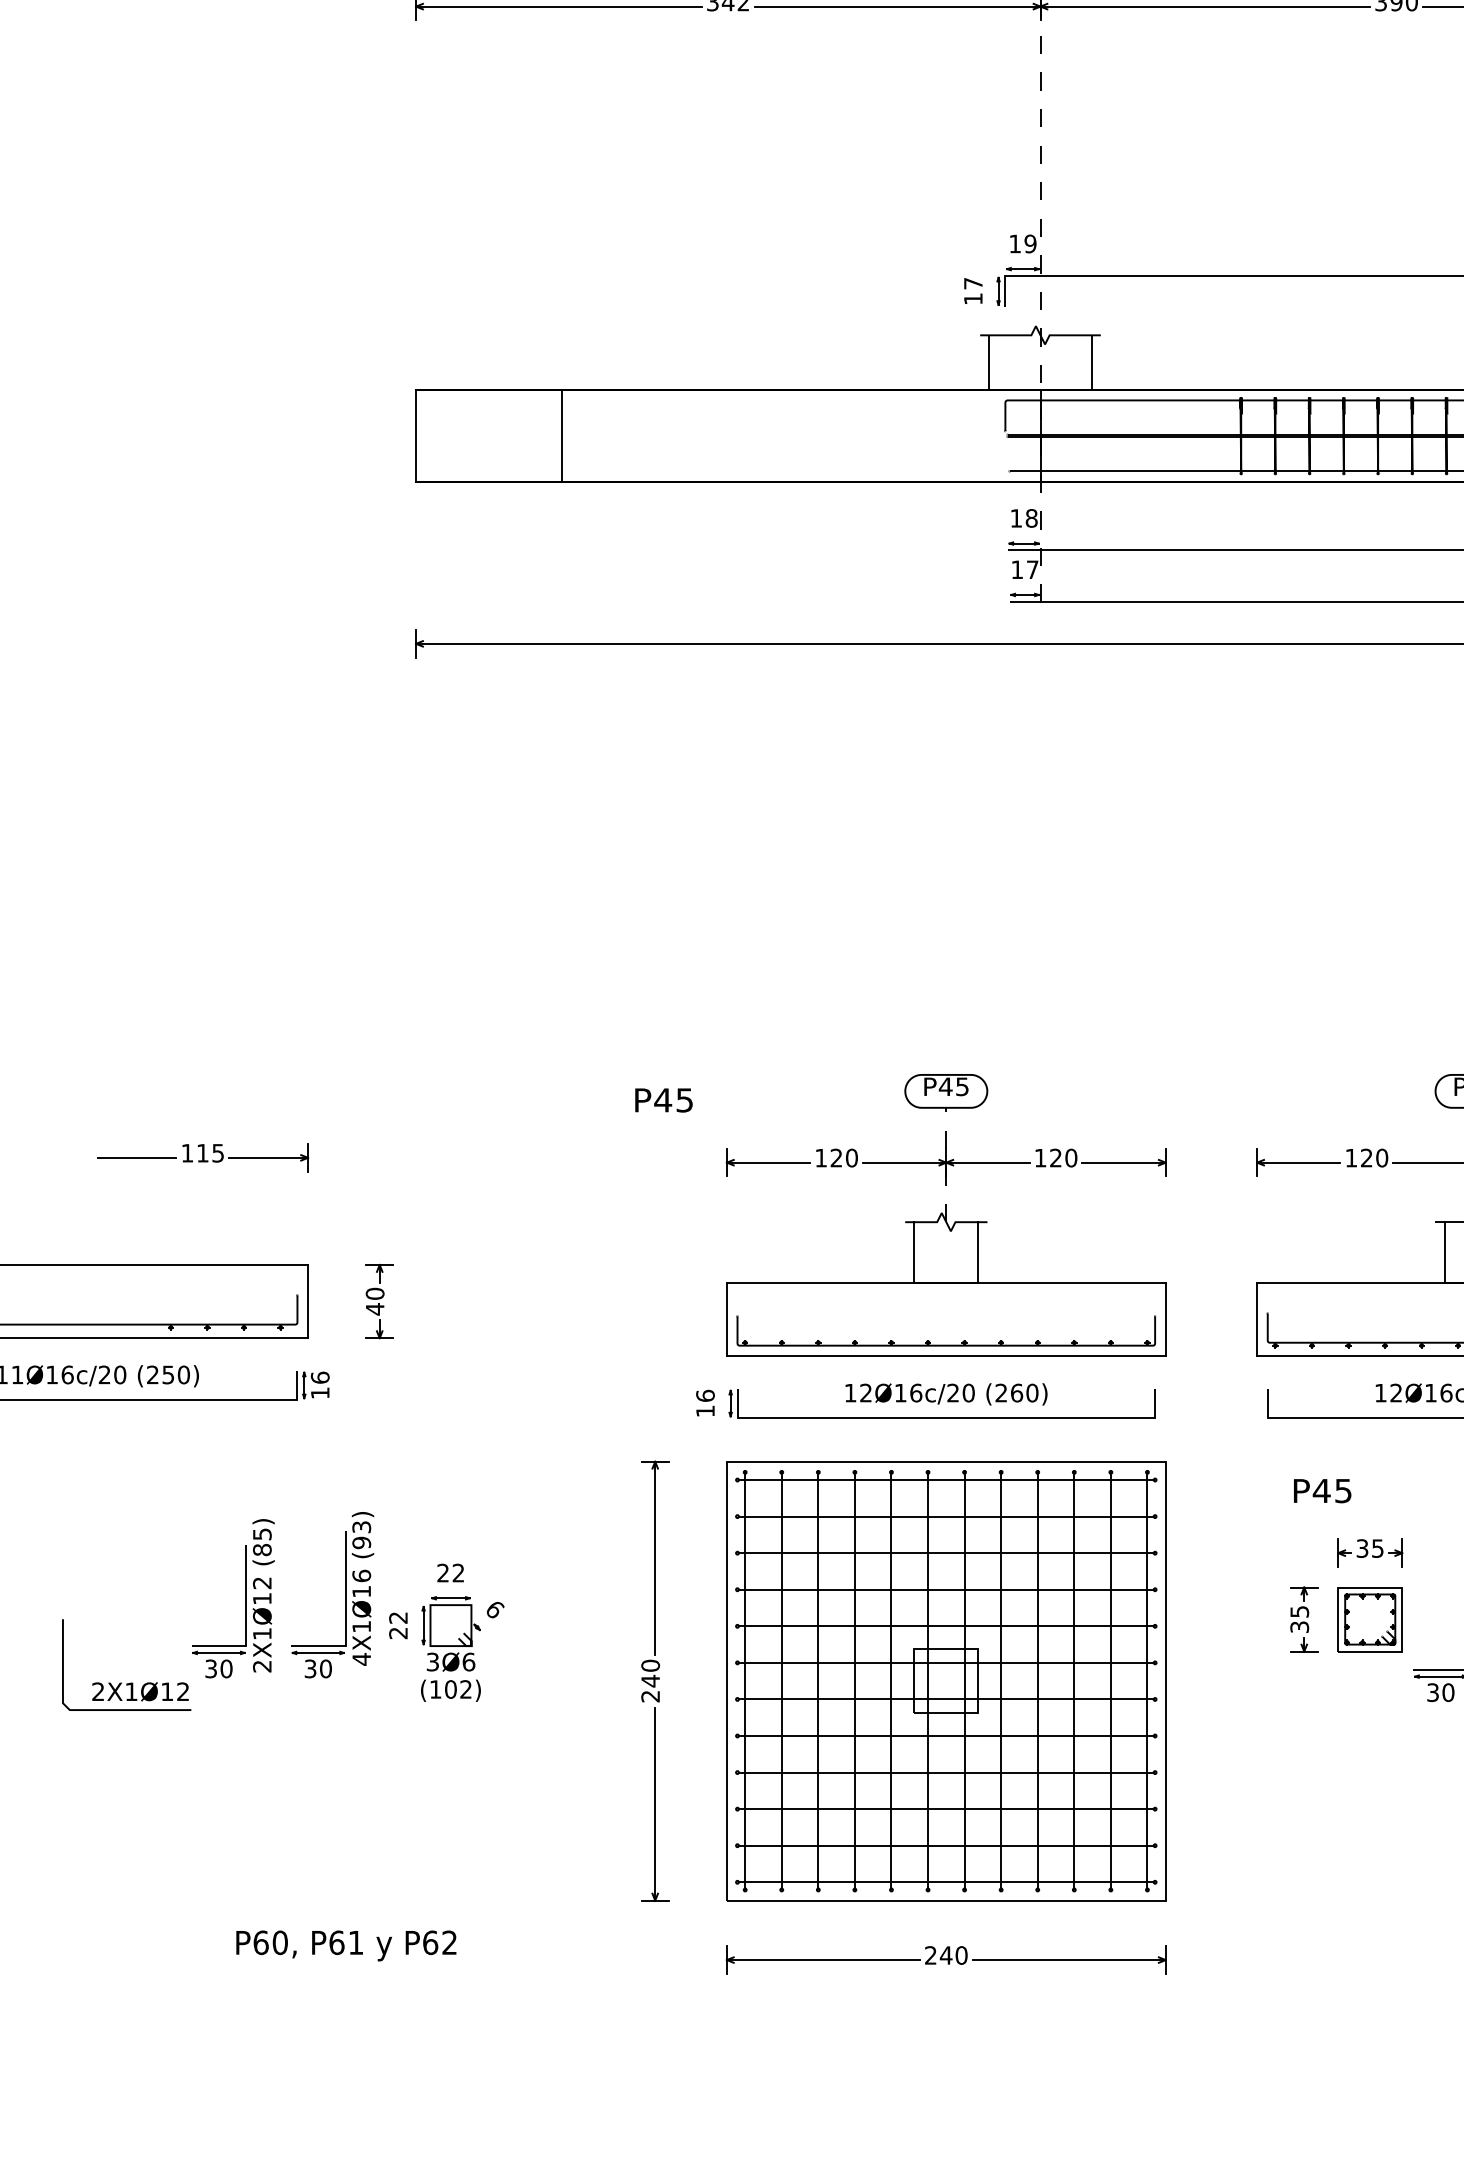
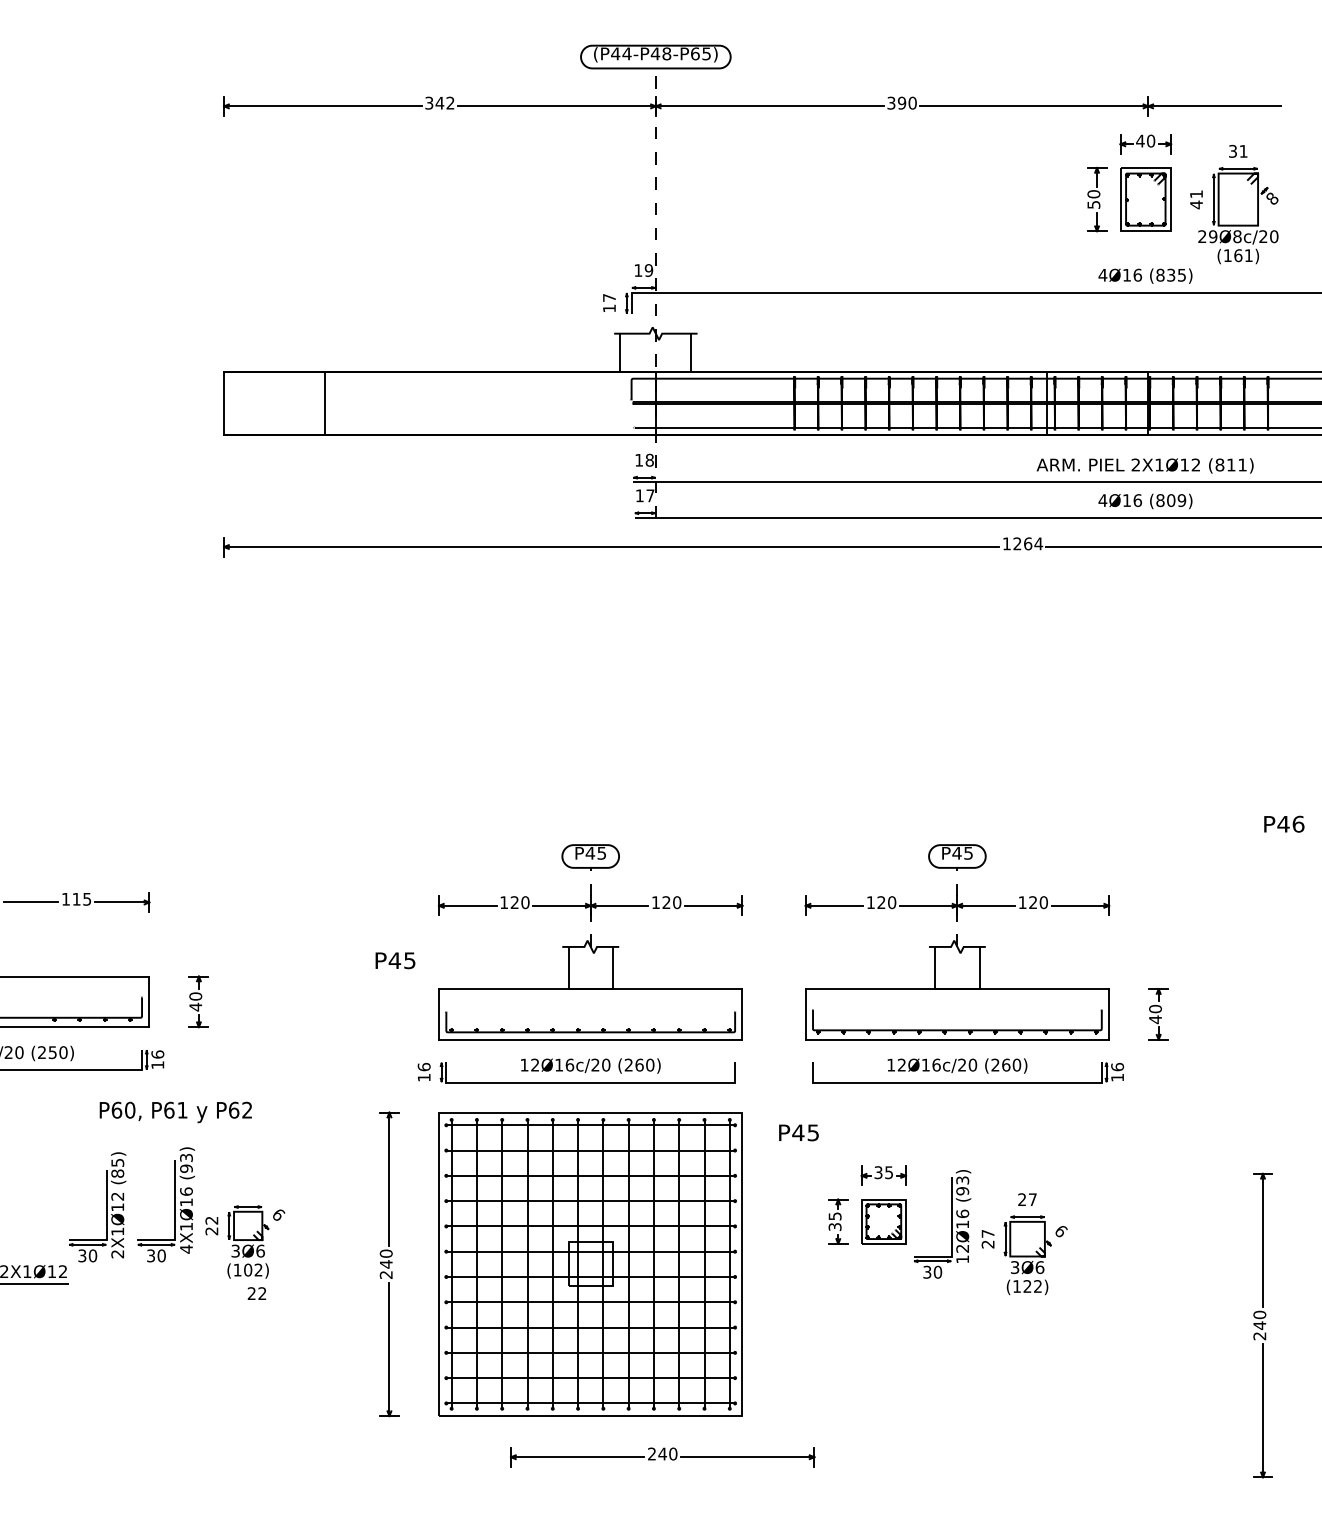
text: (663, 1100) -> (395, 960), moved
text: (1321, 1490) -> (798, 1132), moved
text: (449, 1572) -> (256, 1293), moved
text: (345, 1946) -> (175, 1112), moved
part: (945, 1960) -> (662, 1457), moved

